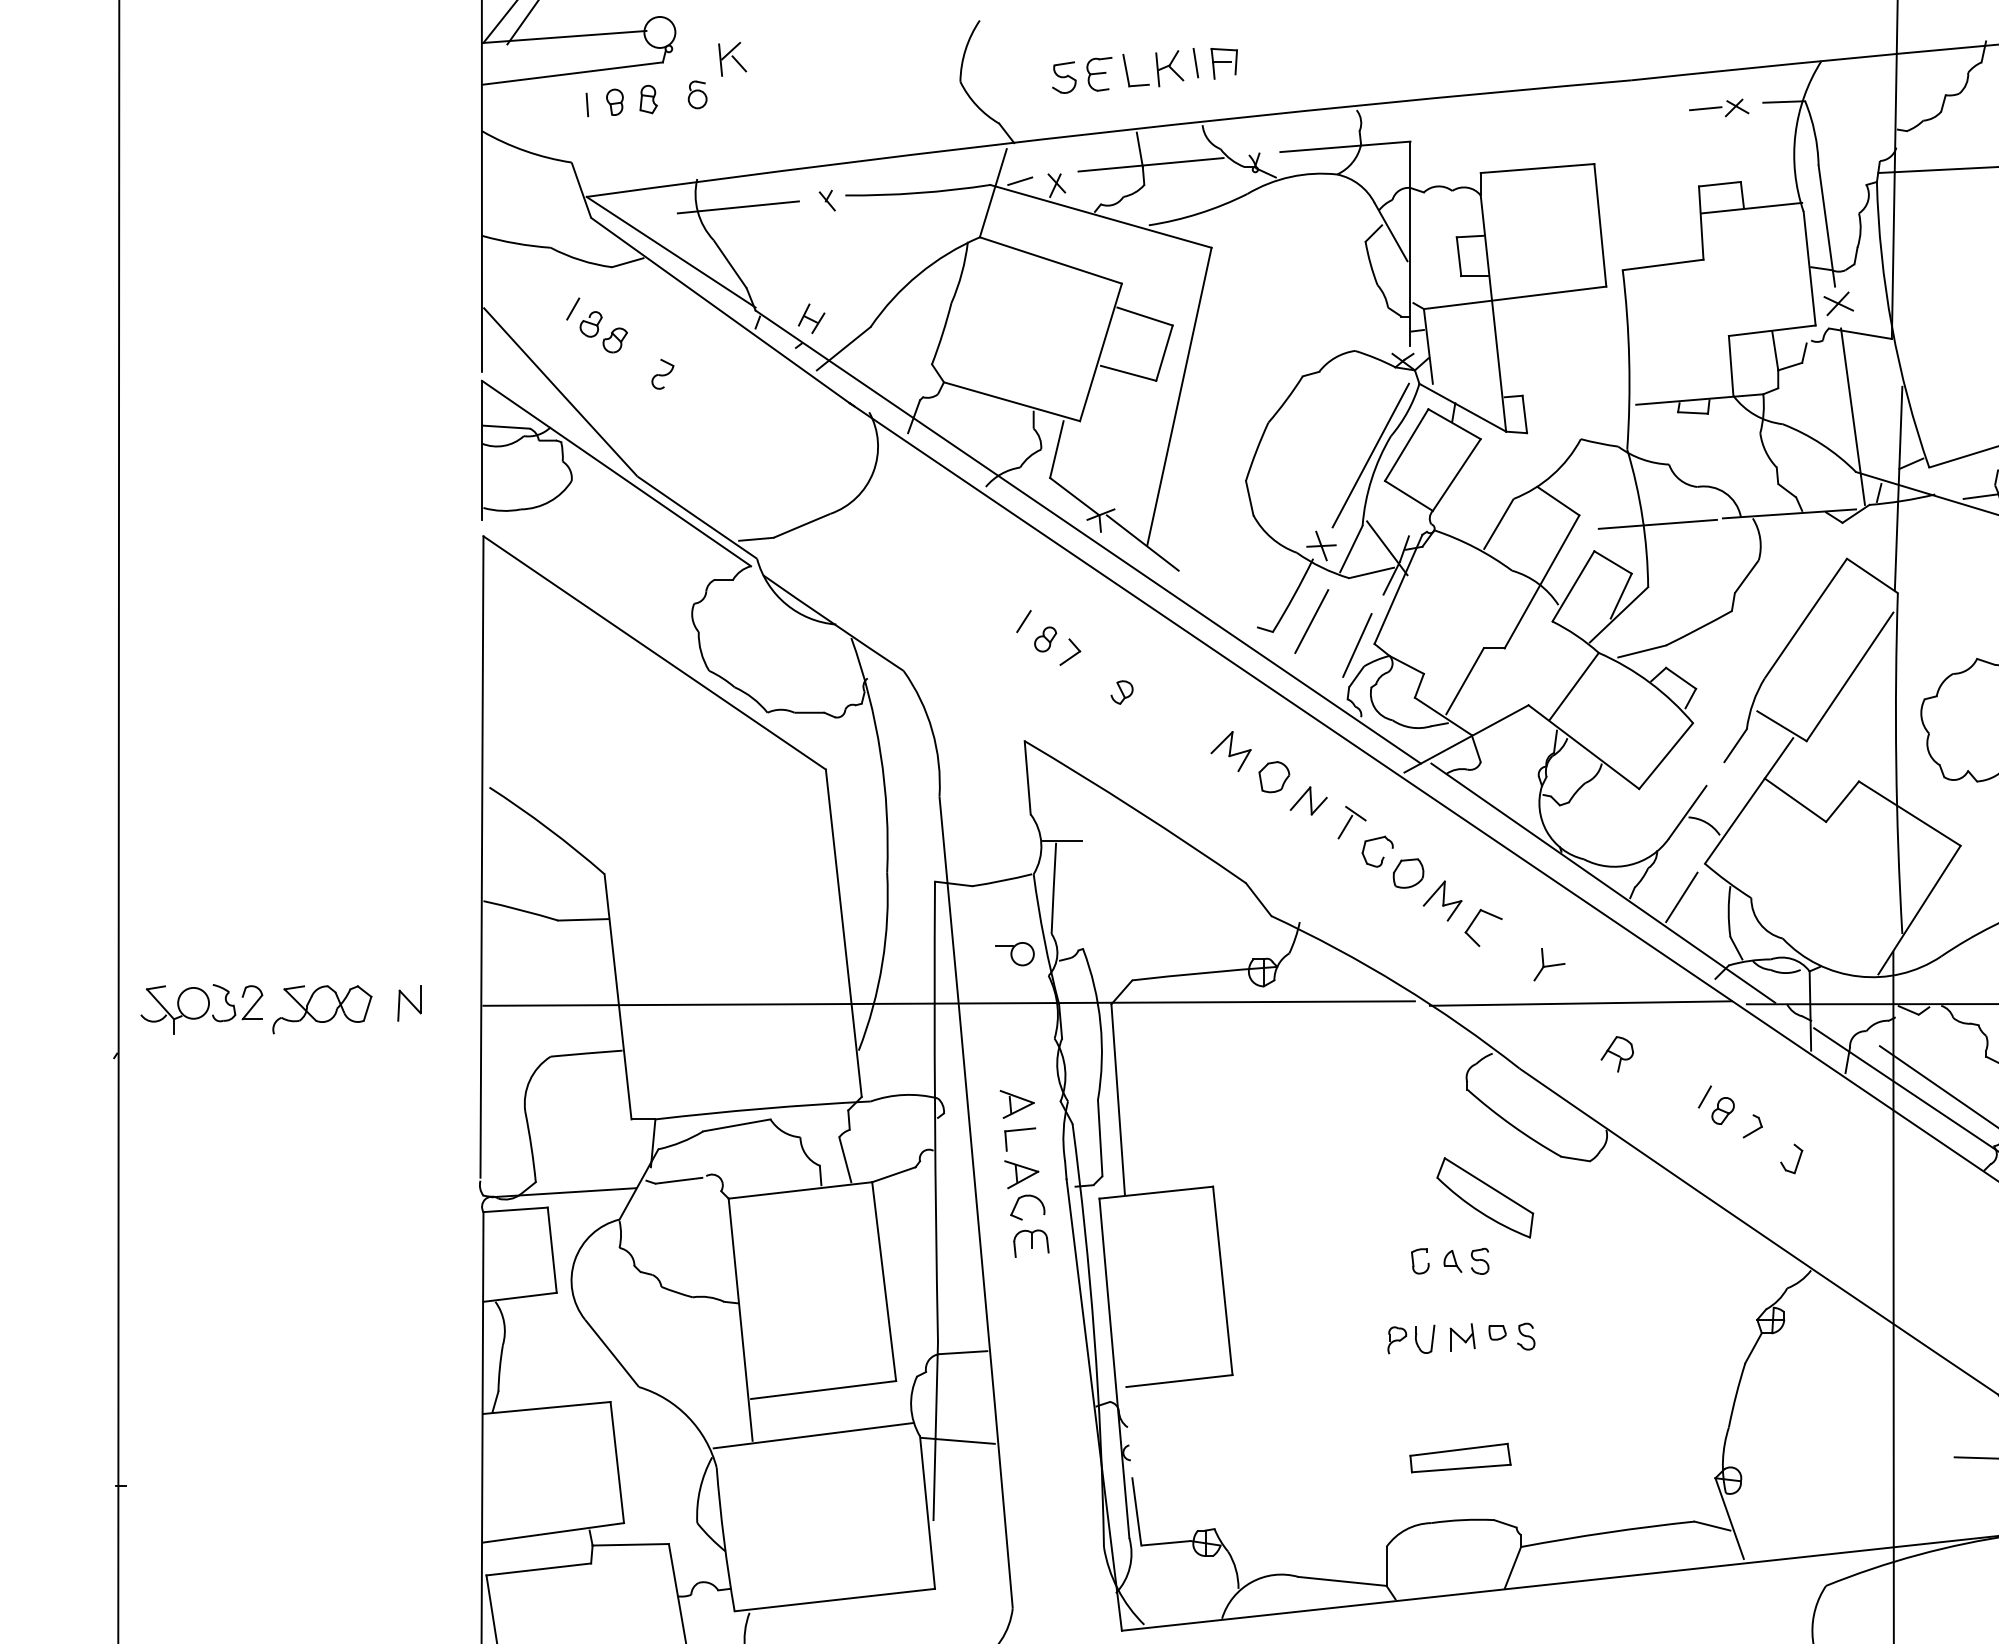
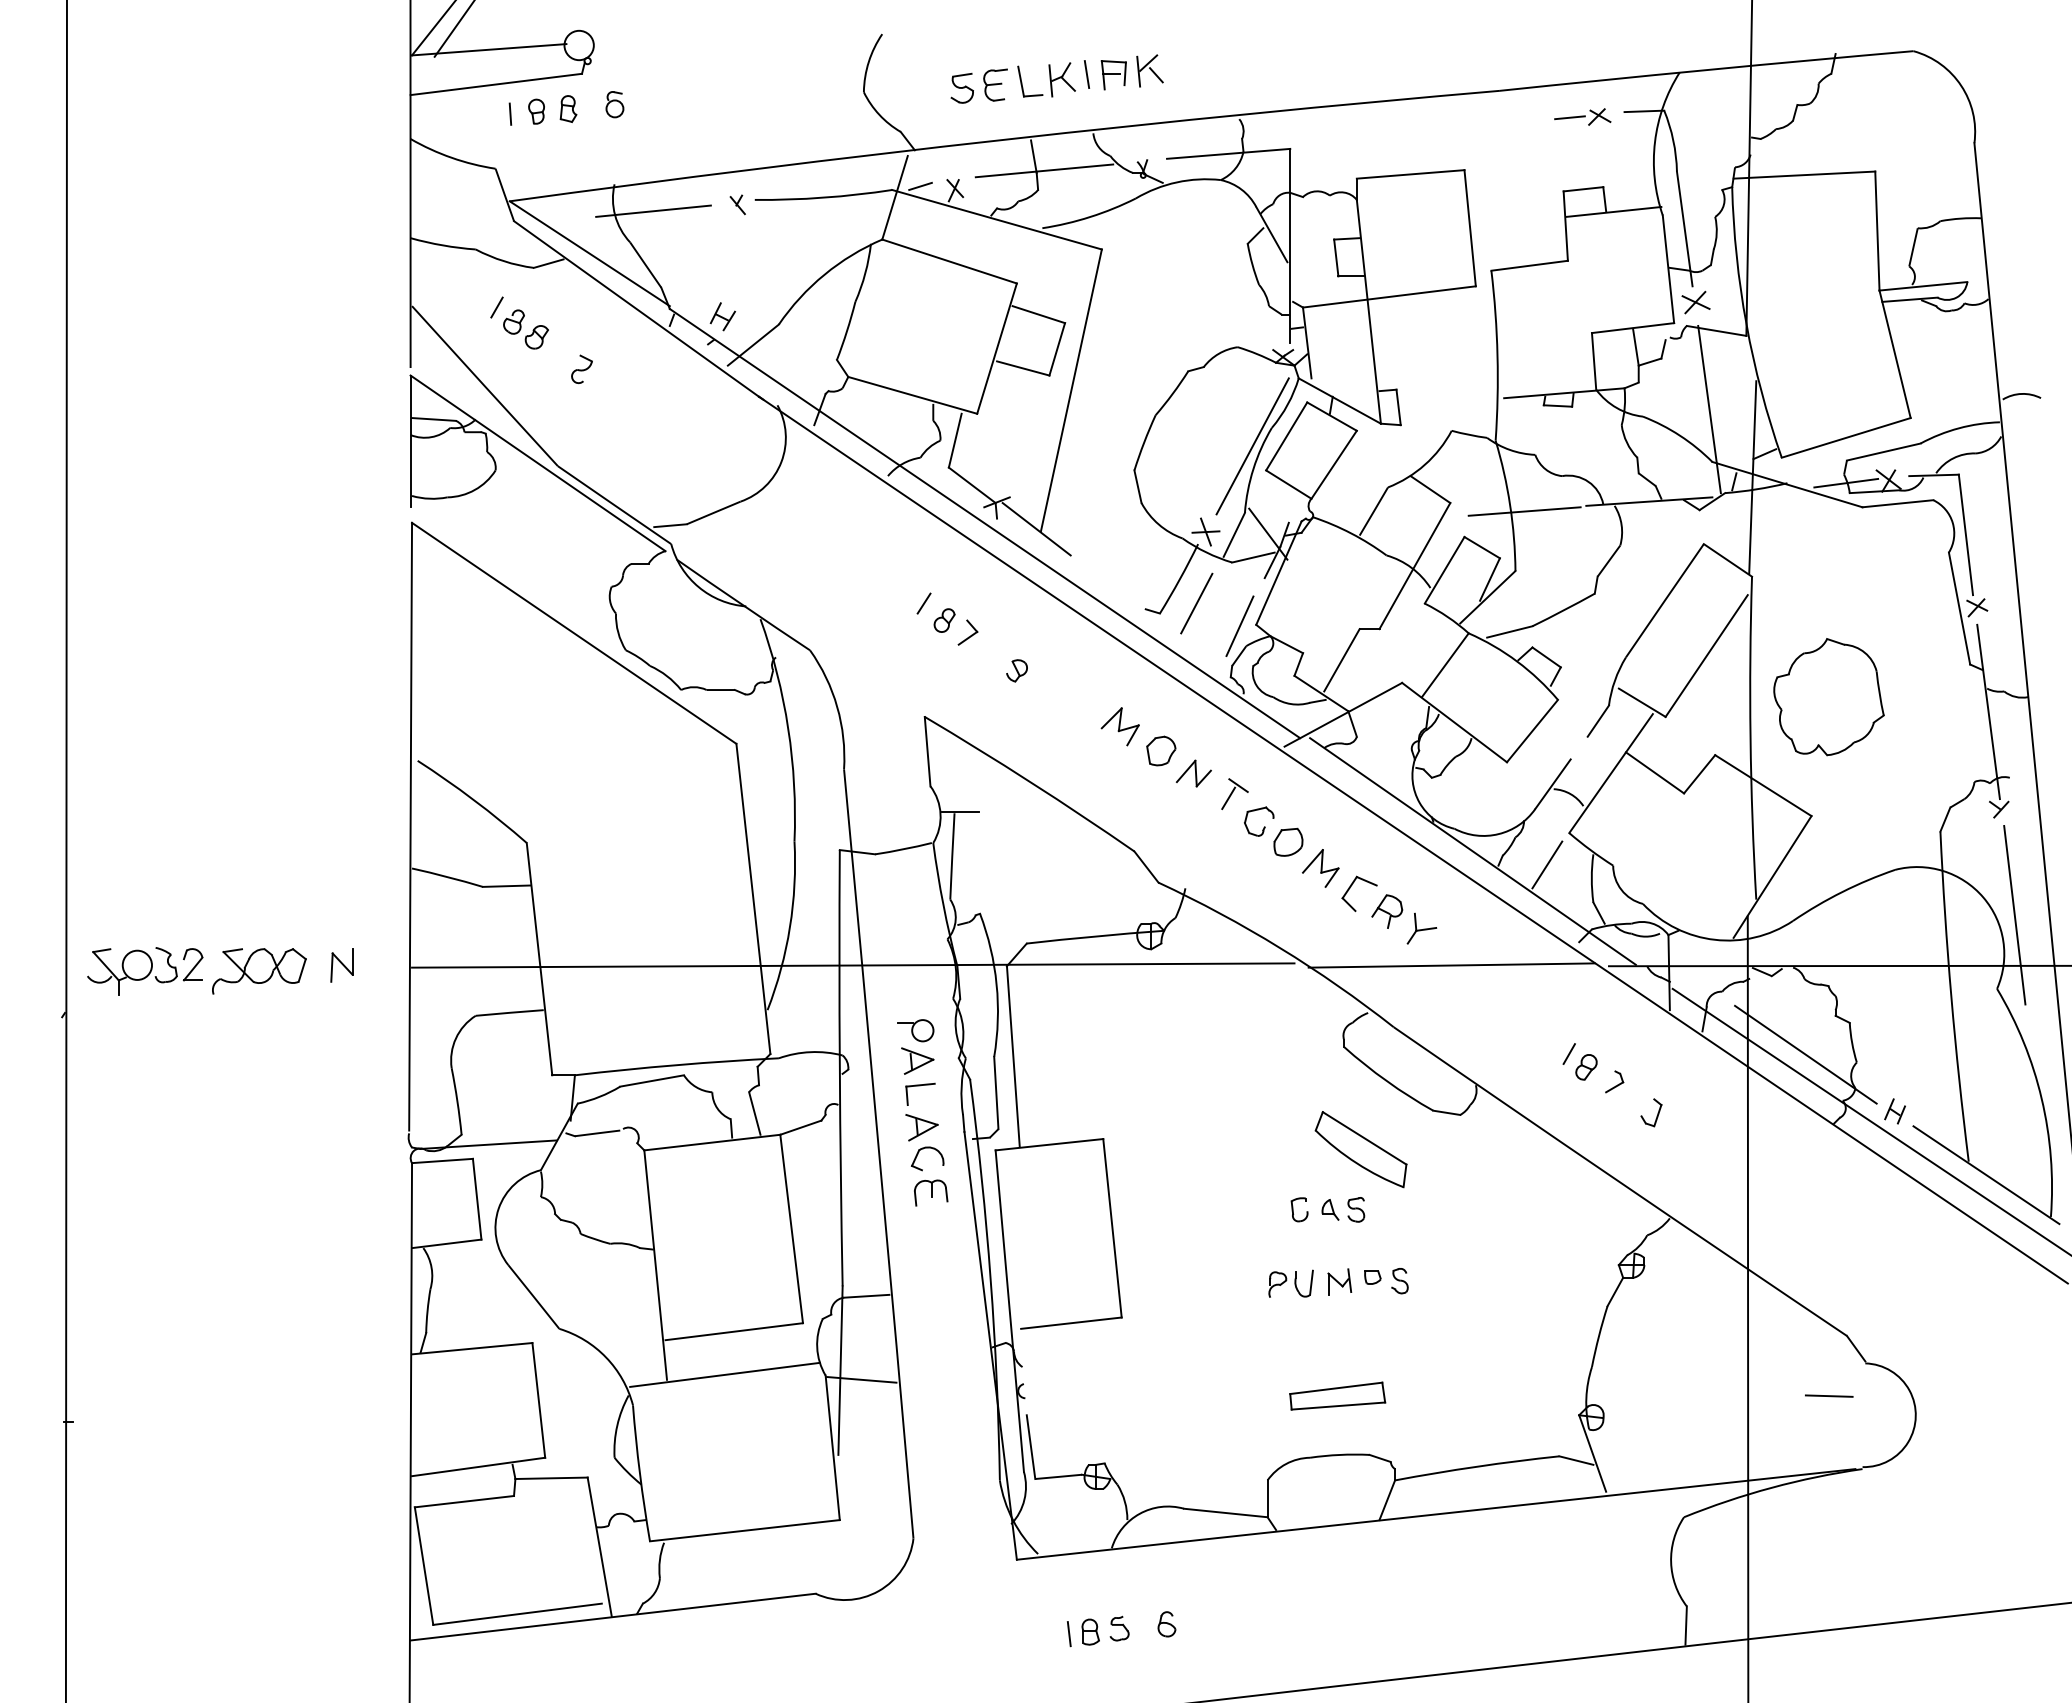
part: (732, 58) -> (1149, 70), moved
part: (1014, 953) -> (915, 1030), moved
part: (1617, 1054) -> (1387, 911), moved

